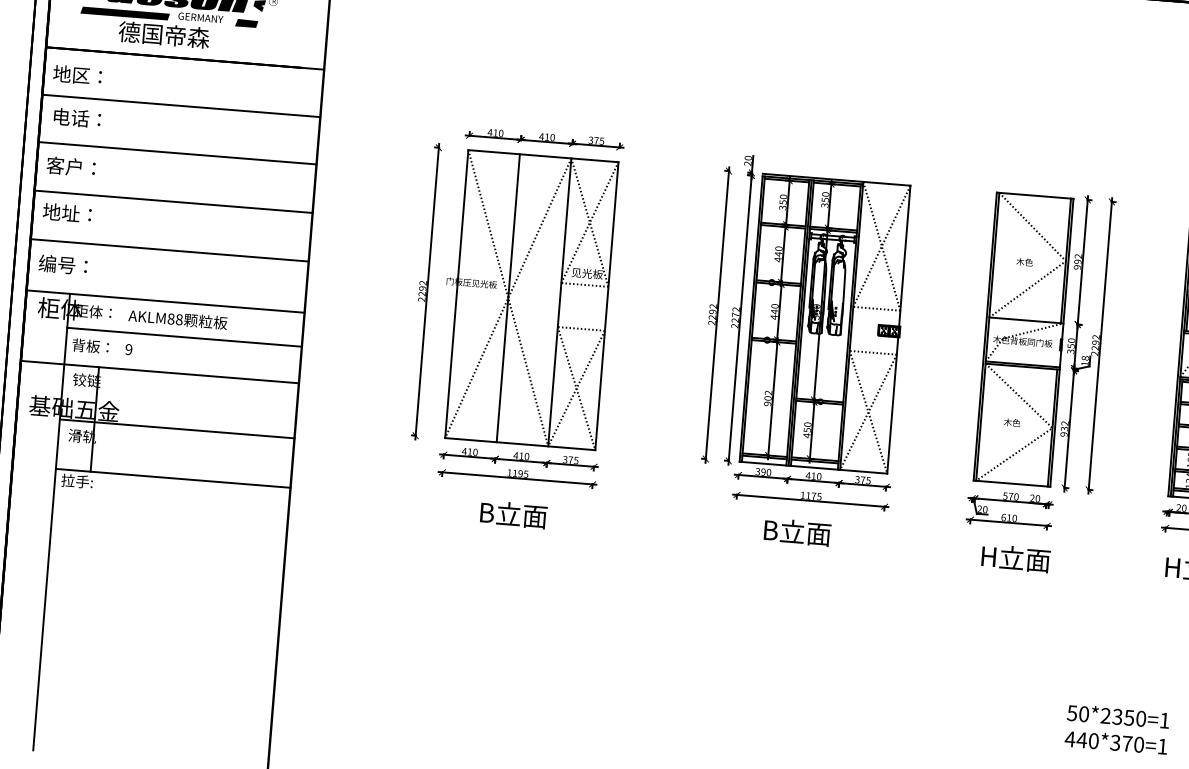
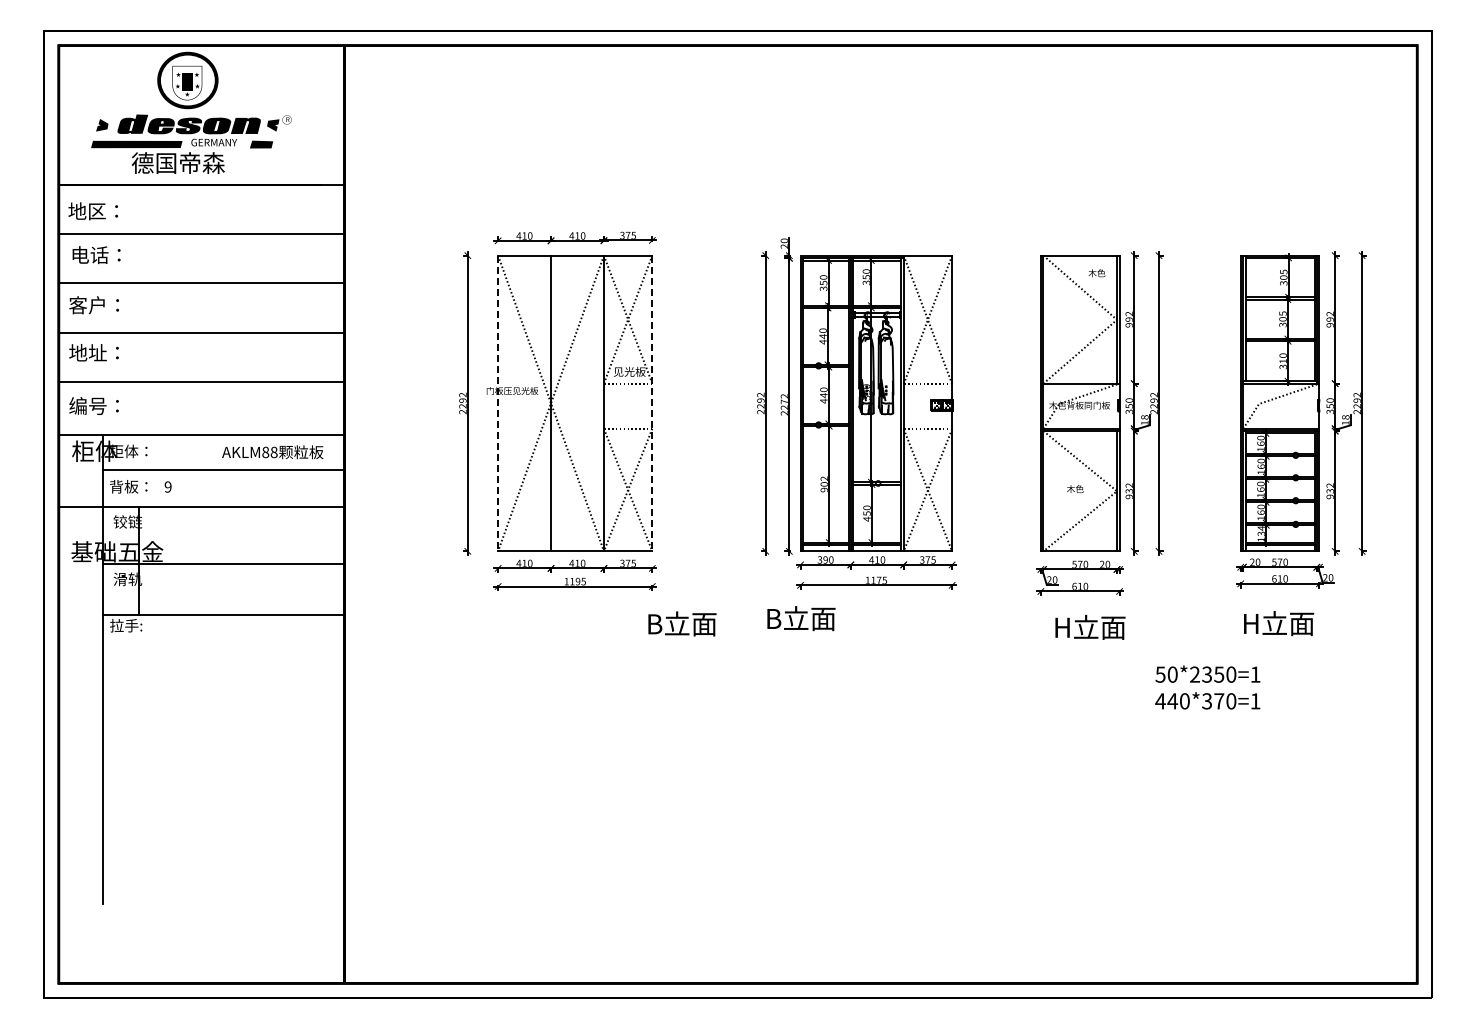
text: (1024, 262) -> (1096, 273), moved
line: (457, 294) -> (498, 403), solid -> dashed
line: (607, 306) -> (652, 403), solid -> dashed
text: (177, 319) -> (272, 452), moved
text: (513, 514) -> (682, 623), moved
text: (797, 532) -> (801, 618), moved
text: (1116, 729) -> (1207, 687), moved

